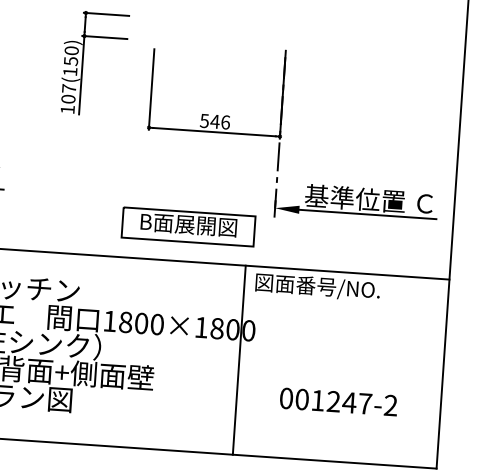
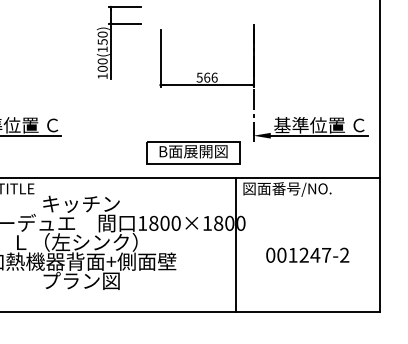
text: (68, 88) -> (102, 61), 107(150) -> 100(150)
text: (214, 121) -> (206, 77), 546 -> 566
text: (338, 400) -> (307, 254), moved

